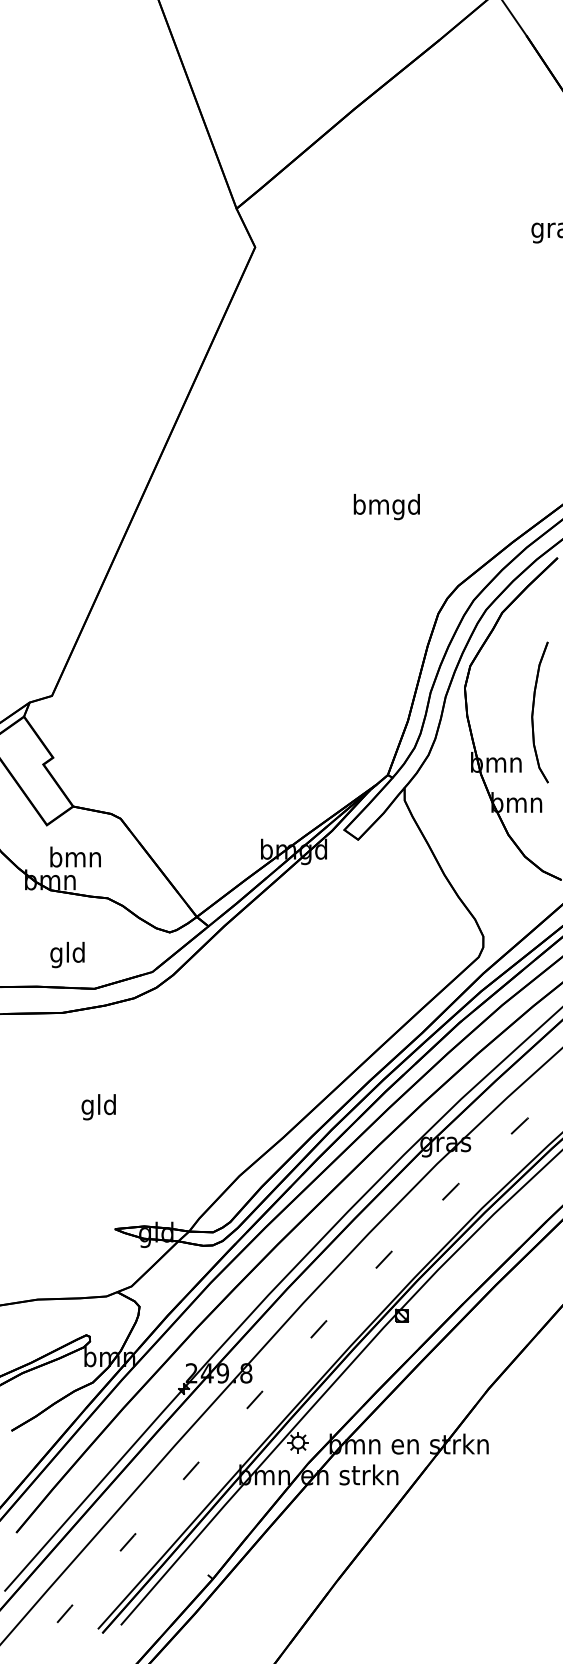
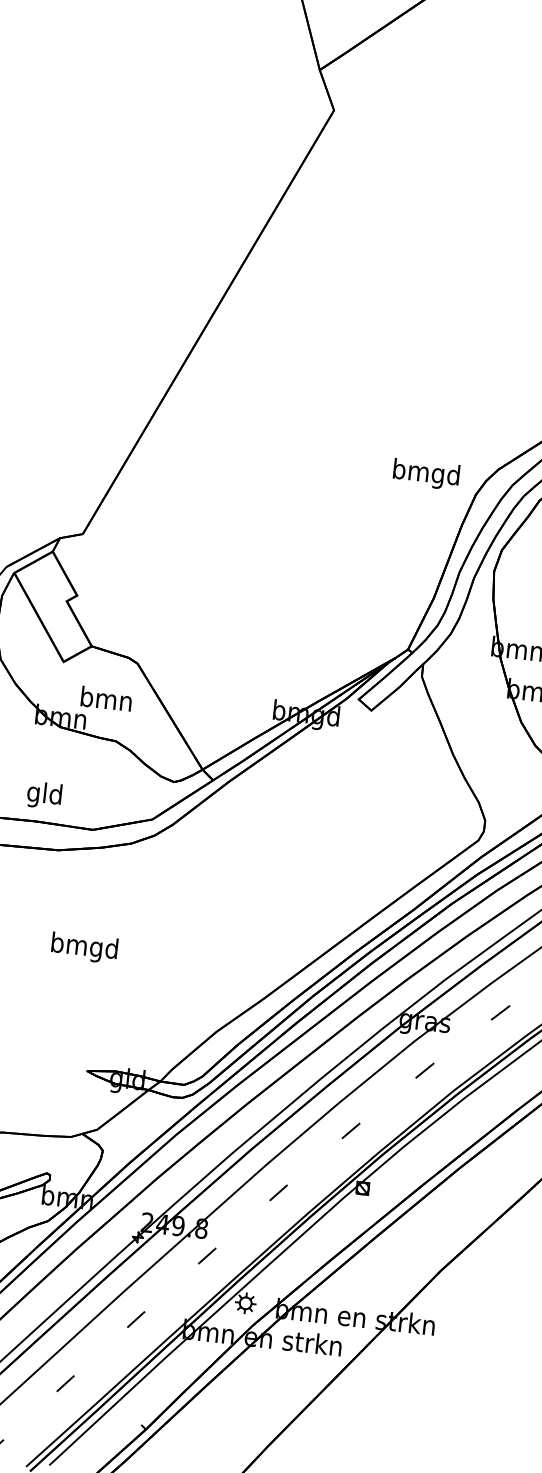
text: (386, 507) -> (425, 474), moved
text: (75, 856) -> (106, 698), moved
text: (67, 954) -> (44, 795), moved
text: (99, 1107) -> (84, 948), gld -> bmgd

